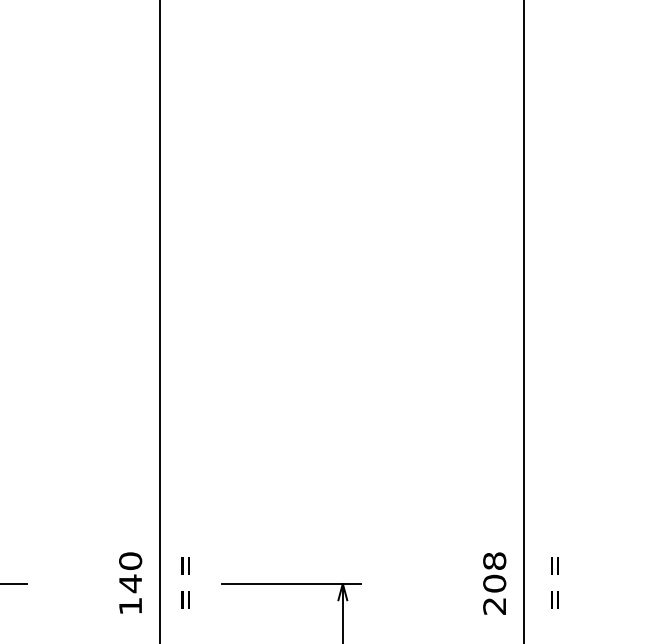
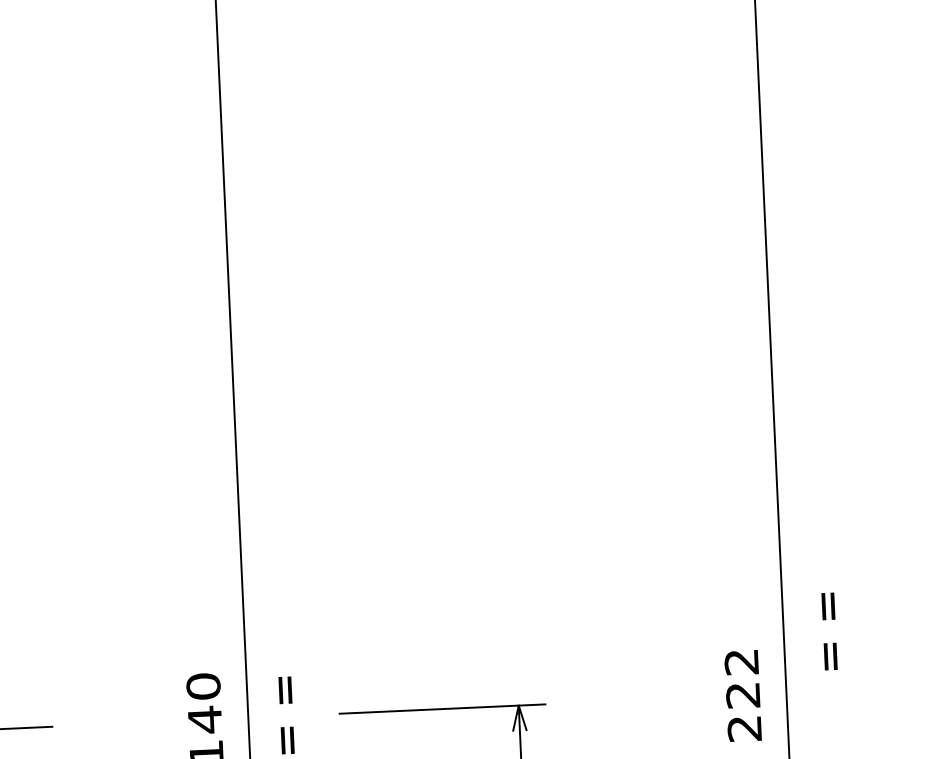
text: (494, 572) -> (742, 678), 208 -> 222
text: (554, 582) -> (828, 630), moved

